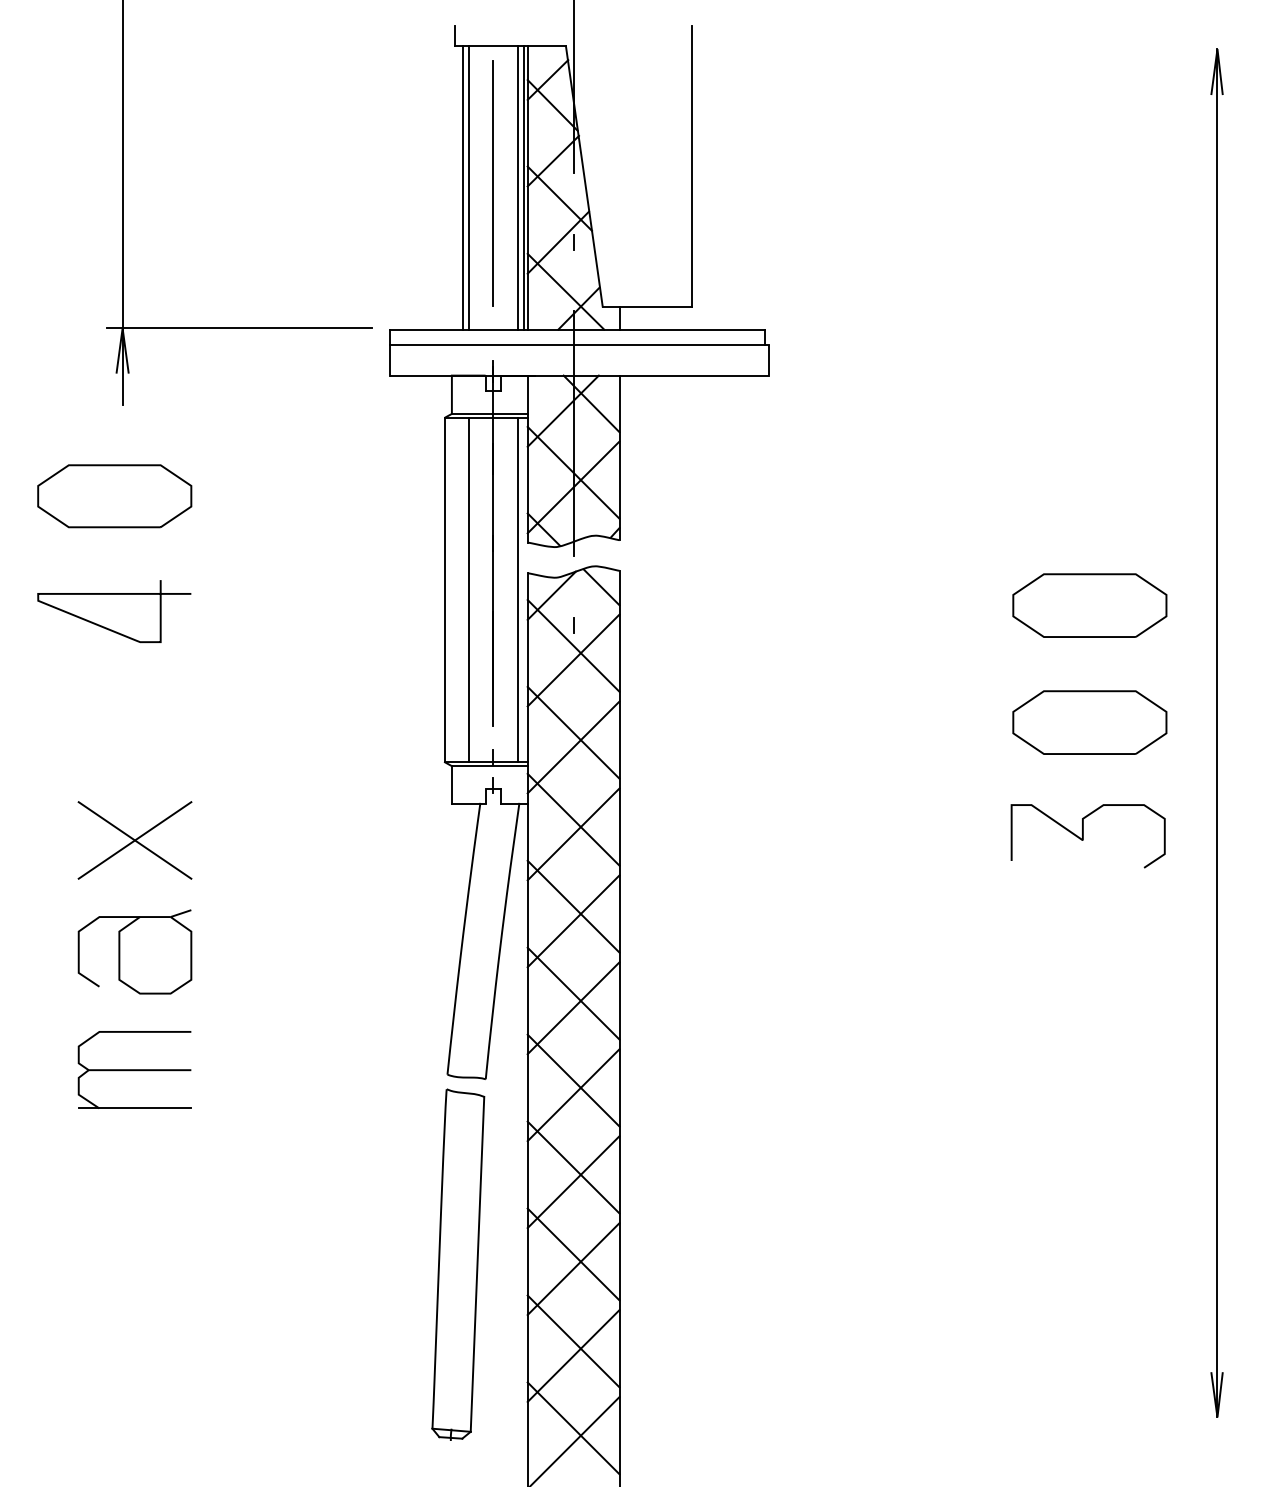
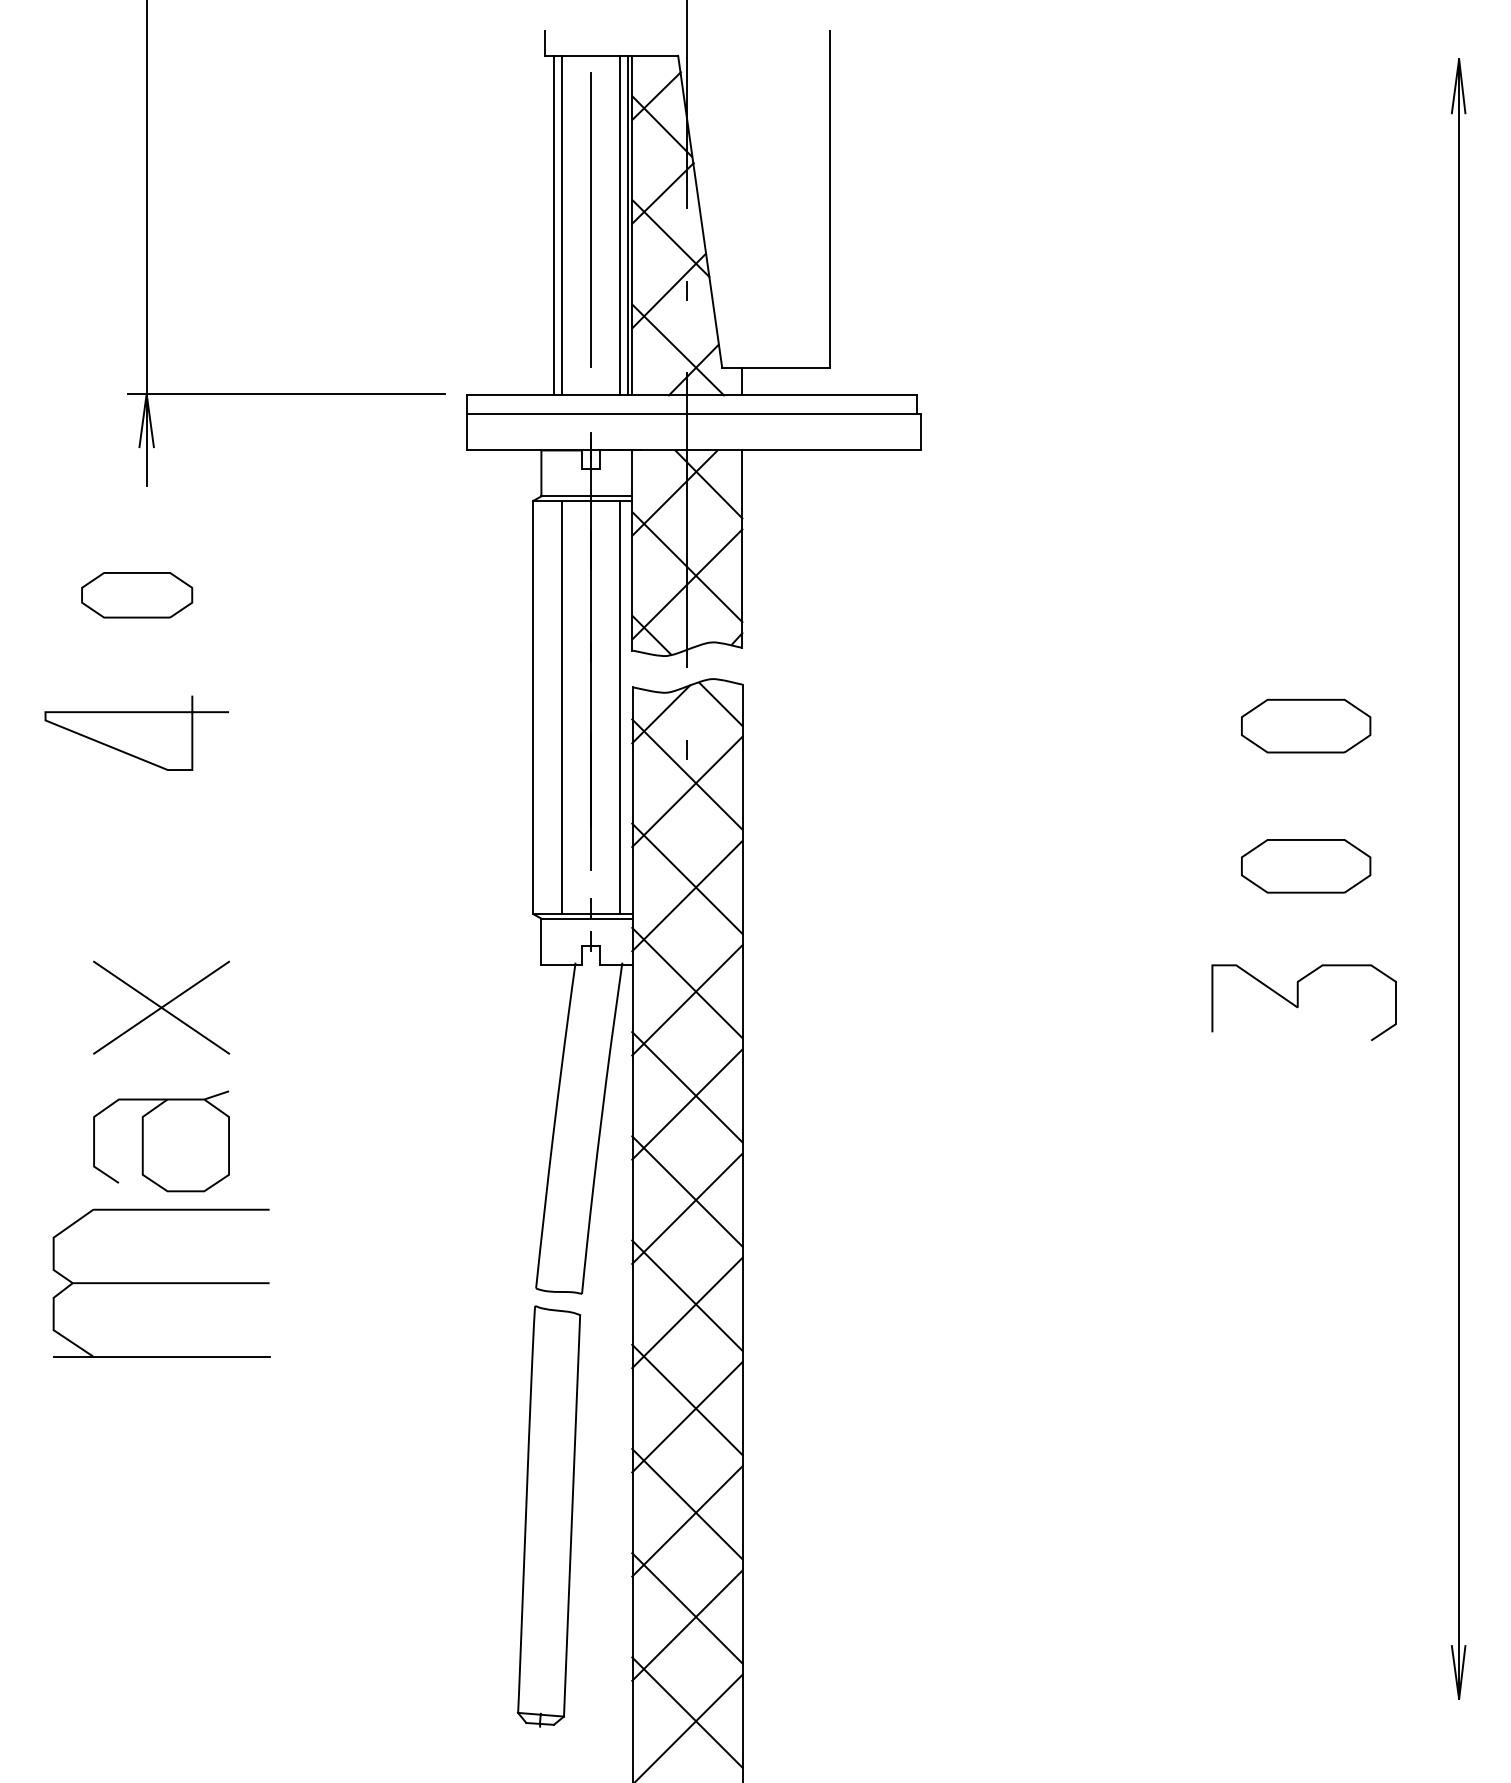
part: (114, 496) -> (136, 595), size x0.6
part: (1089, 605) -> (1305, 725), size x0.7
part: (1089, 721) -> (1305, 865), size x0.7
part: (134, 1069) -> (161, 1282), size x1.6

